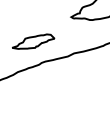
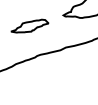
part: (33, 40) -> (29, 25), moved

